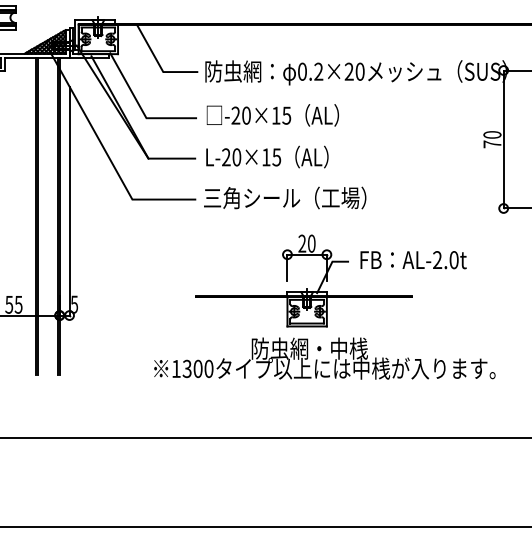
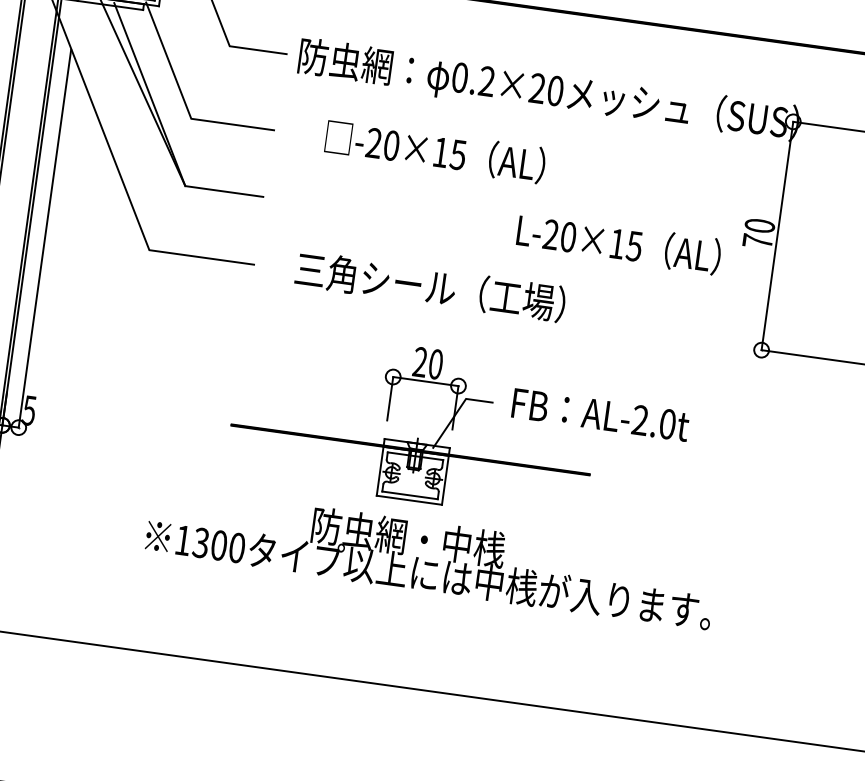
text: (272, 115) -> (434, 151), moved
text: (267, 156) -> (619, 242), moved
text: (285, 197) -> (431, 285), moved

